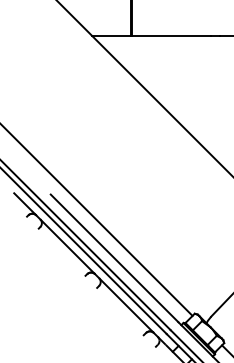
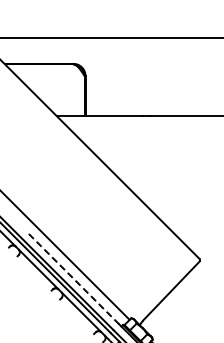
line: (114, 257) -> (72, 277), solid -> dashed

